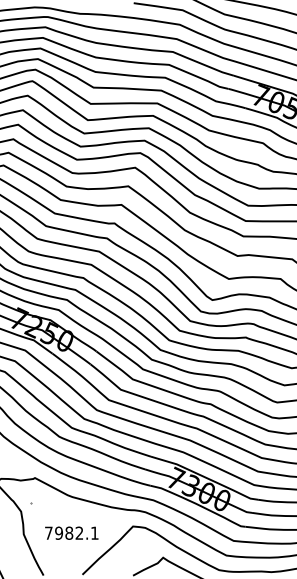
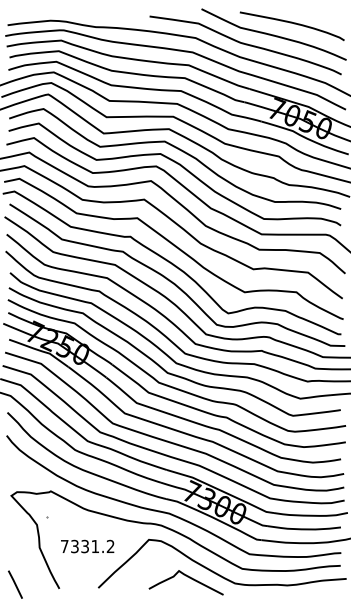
text: (76, 533) -> (92, 546), 7982.1 -> 7331.2

